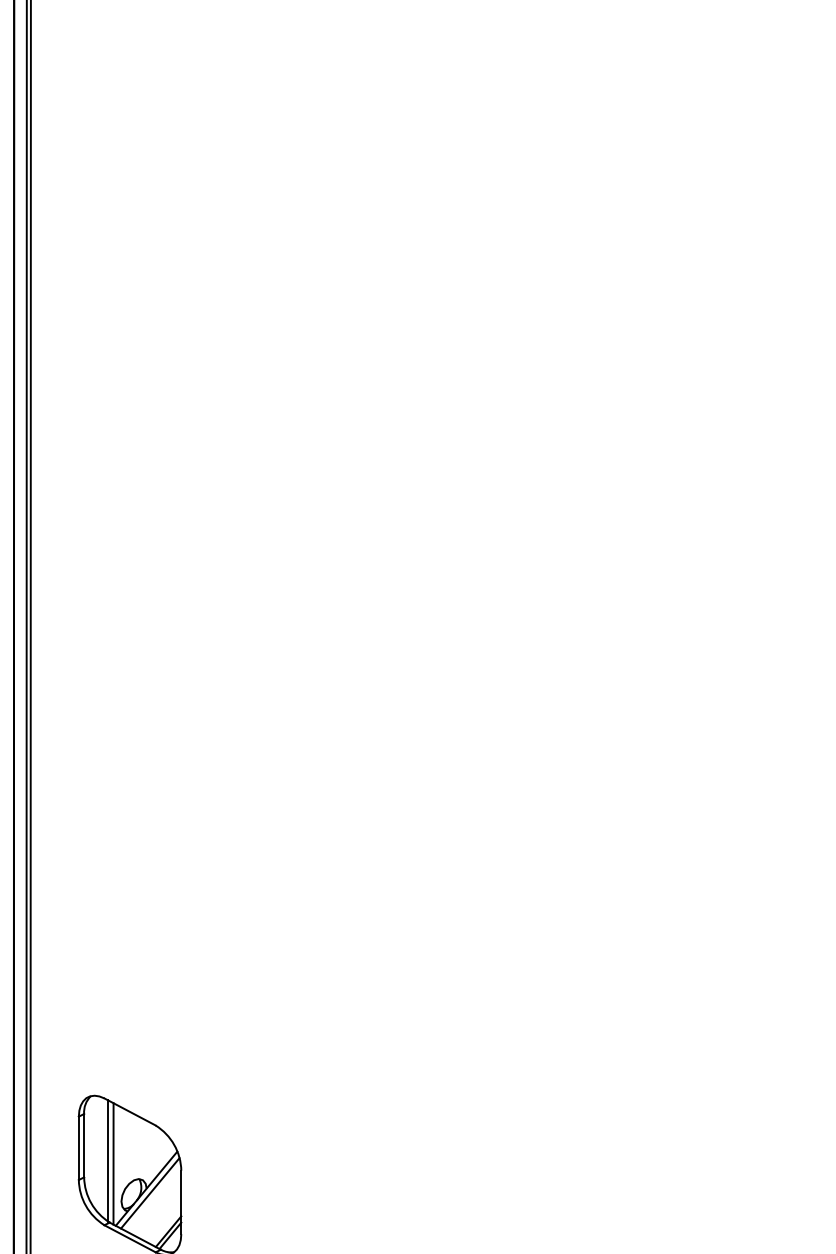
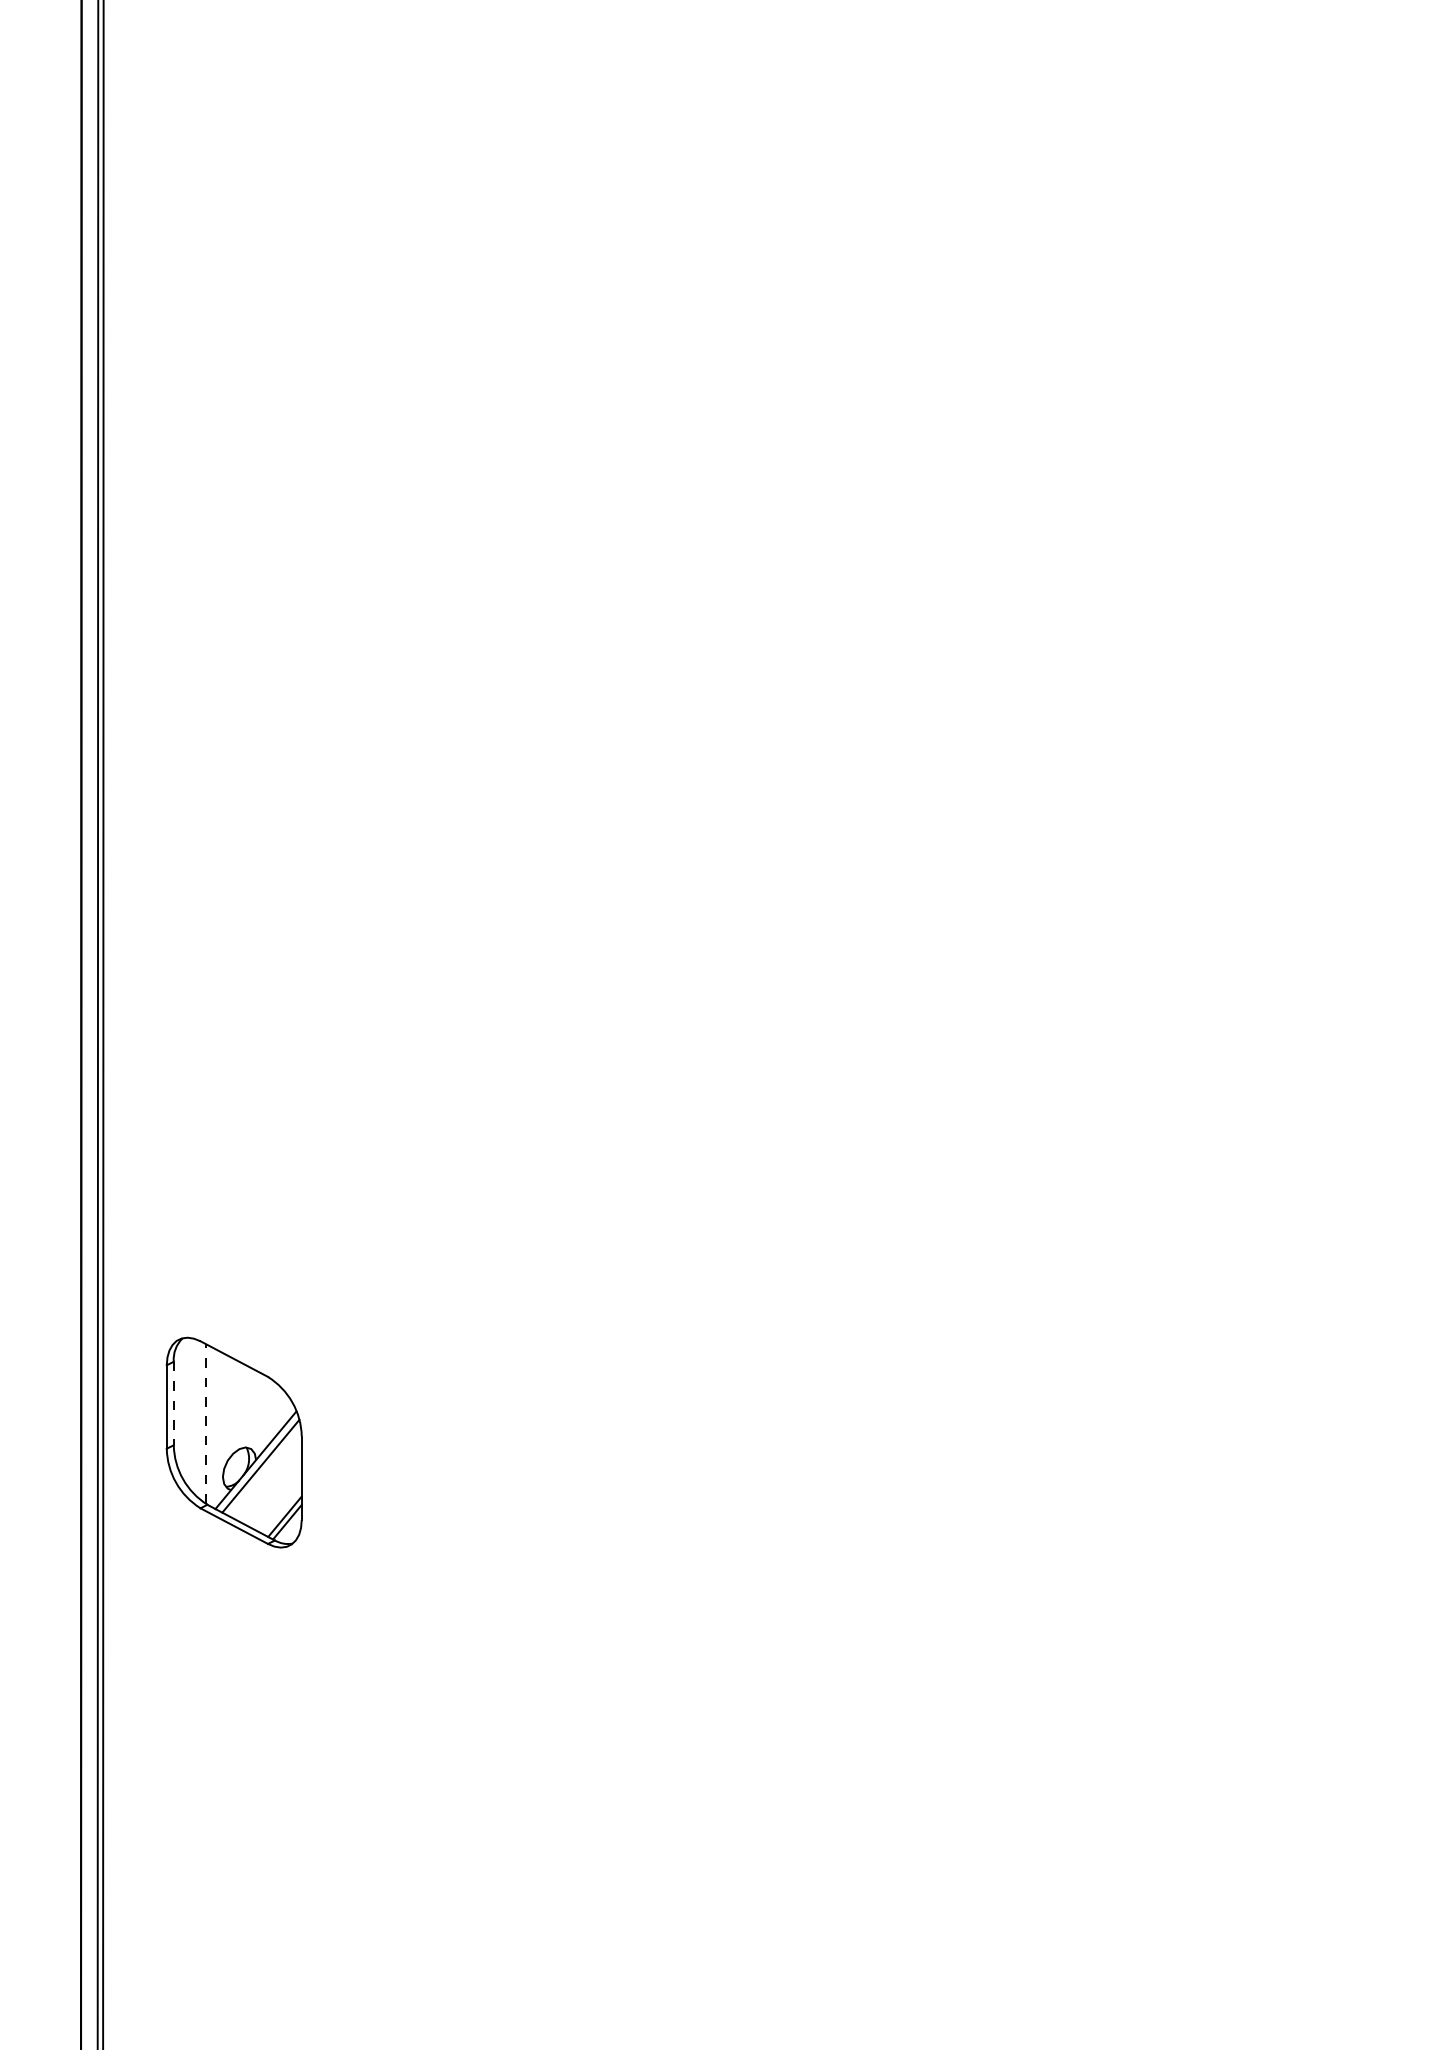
line: (83, 1145) -> (173, 1403), solid -> dashed
line: (108, 1160) -> (205, 1423), solid -> dashed
line: (113, 1163) -> (212, 1427), removed

